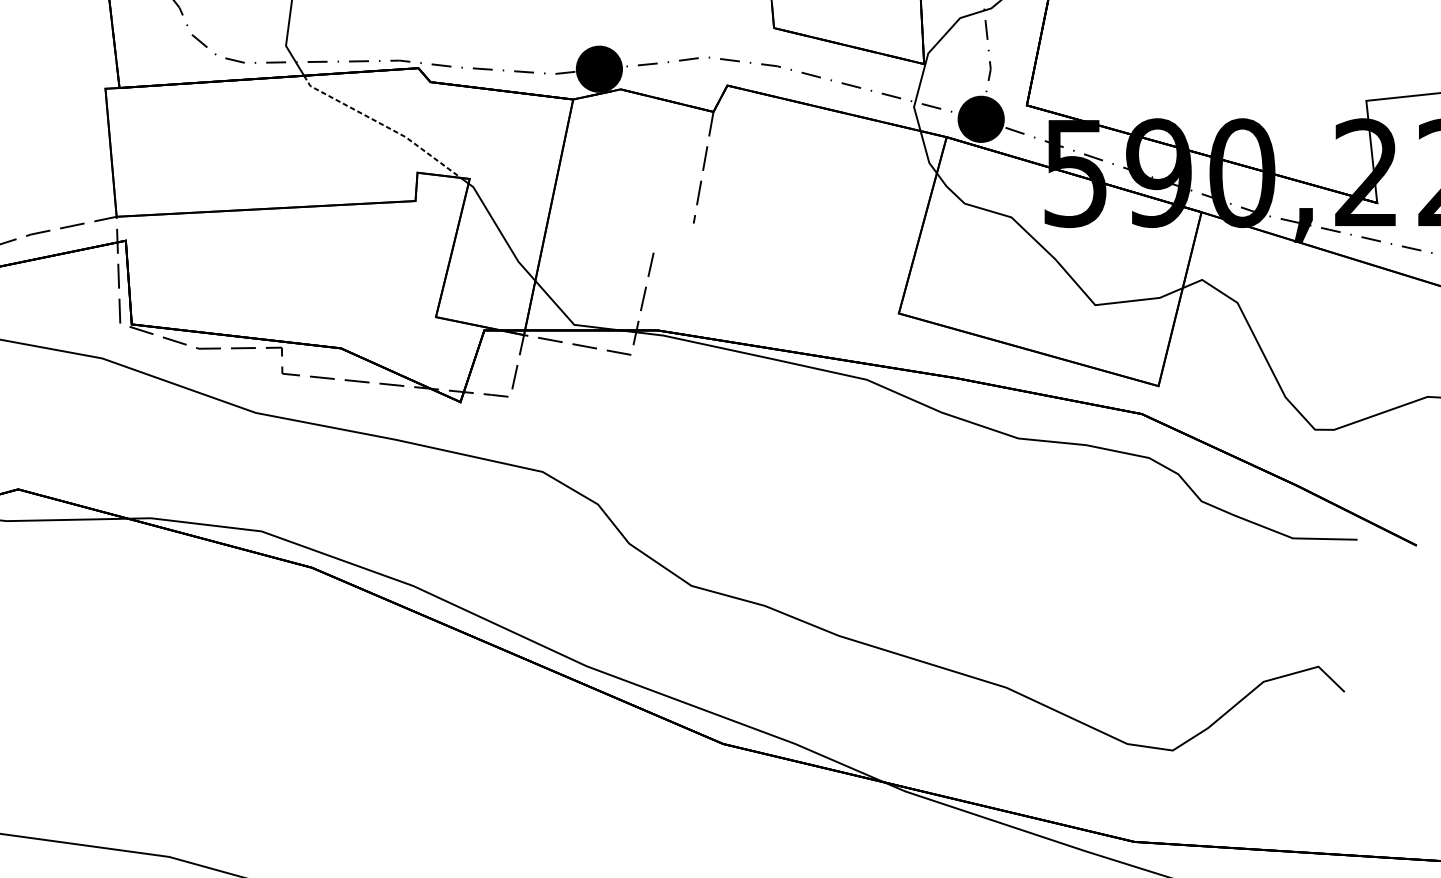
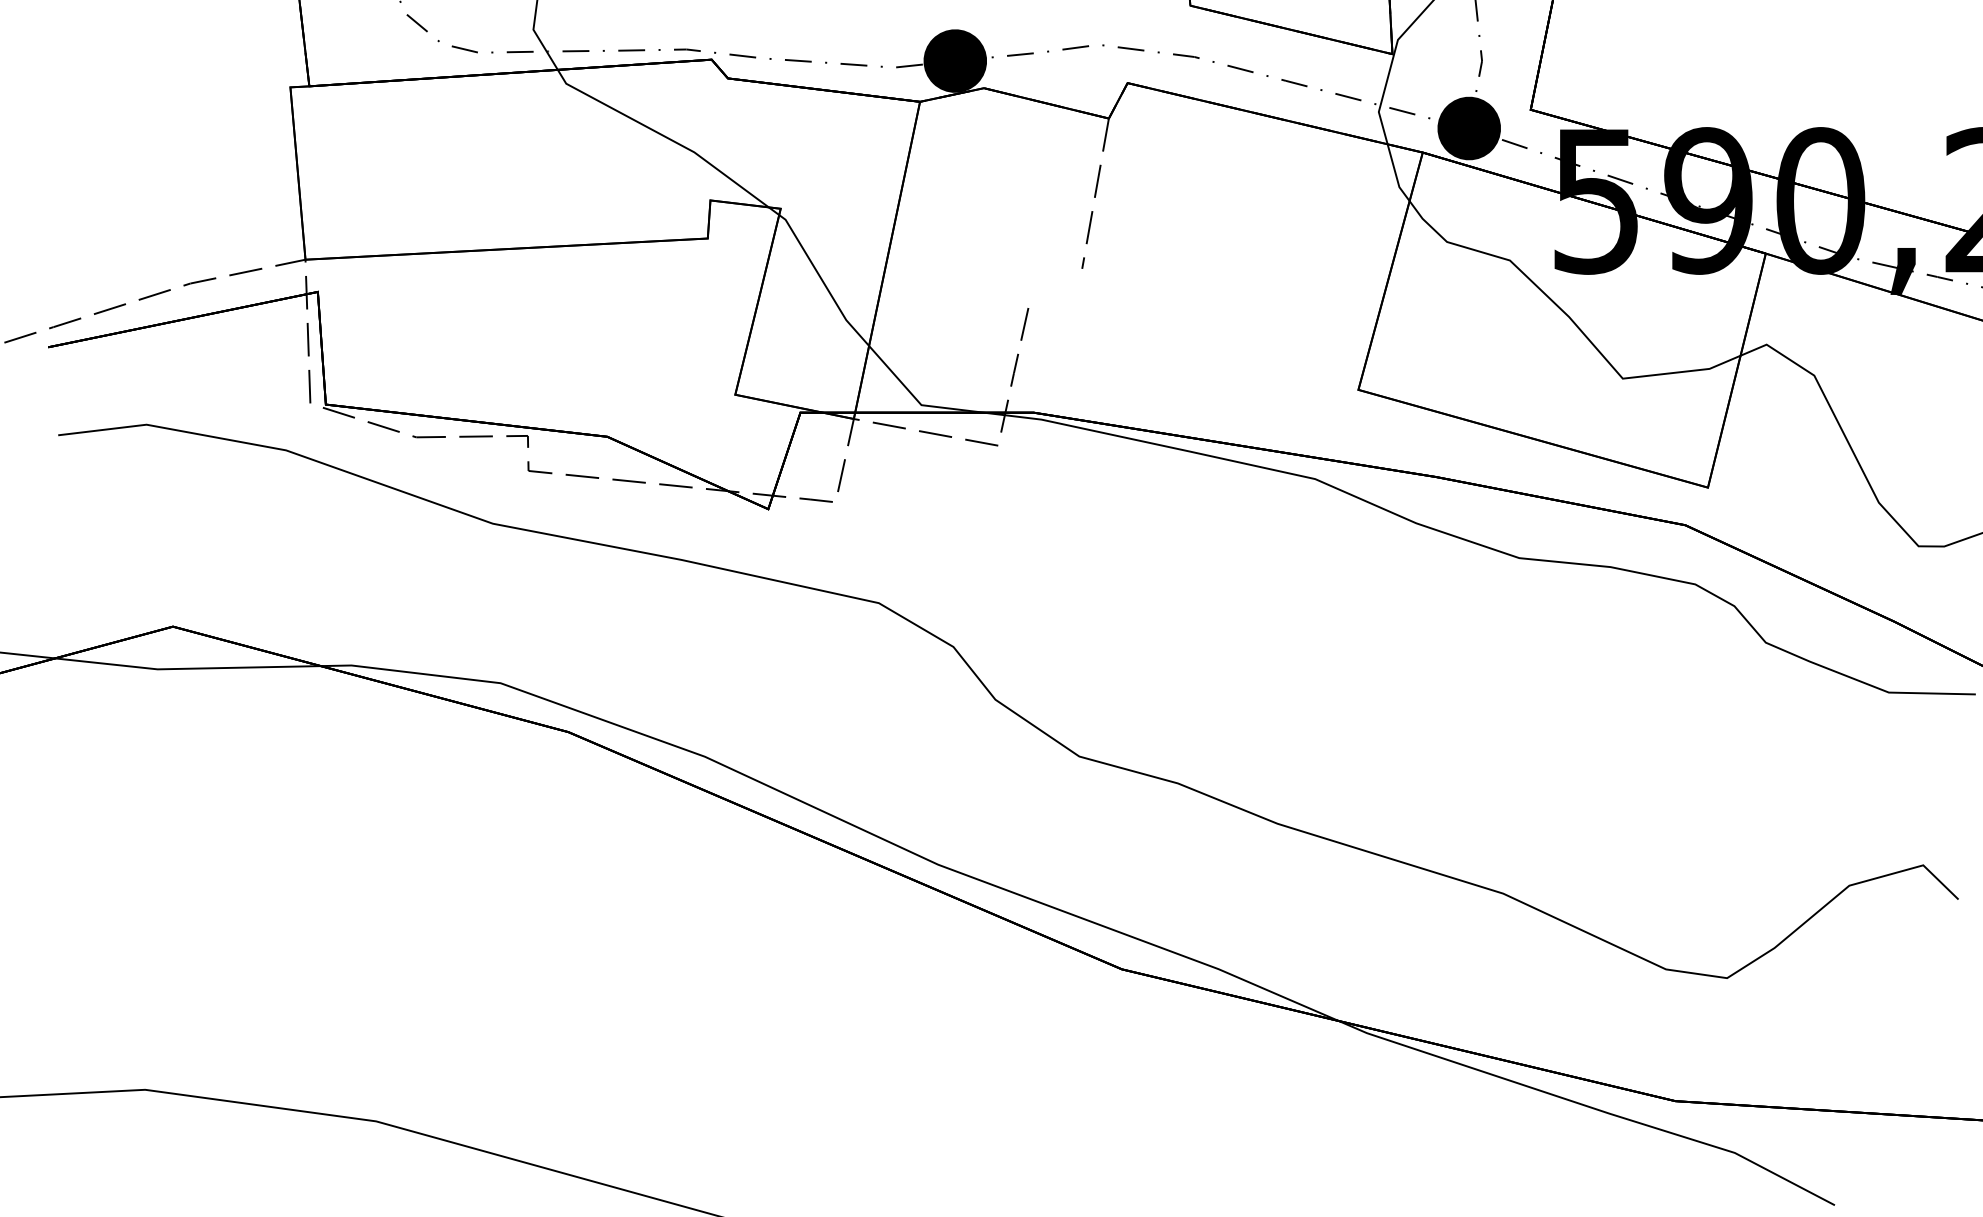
line: (382, 124) -> (663, 135), dashed -> solid

